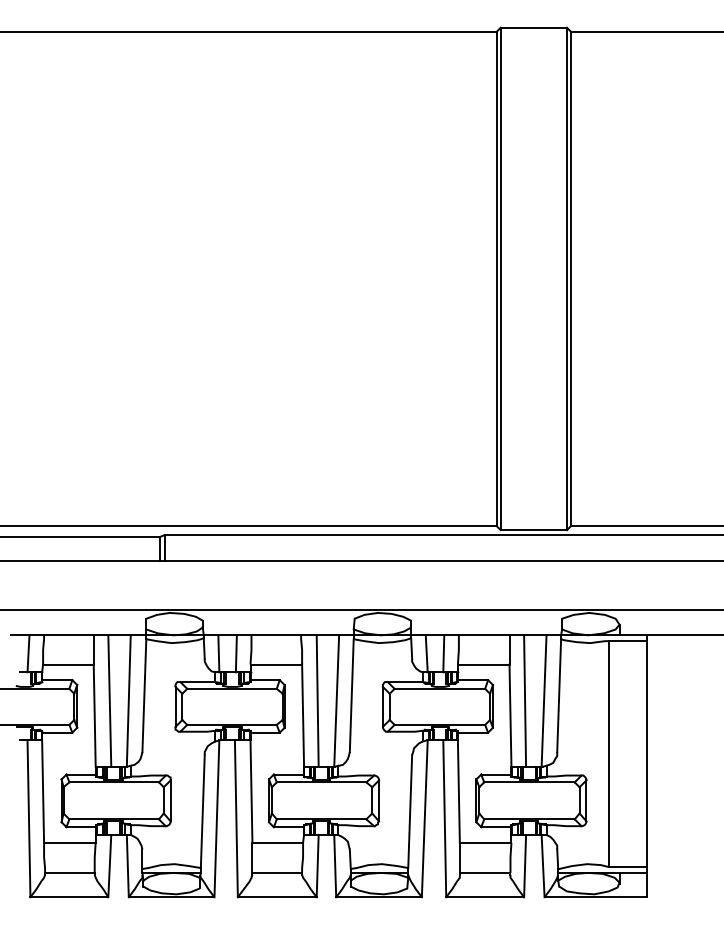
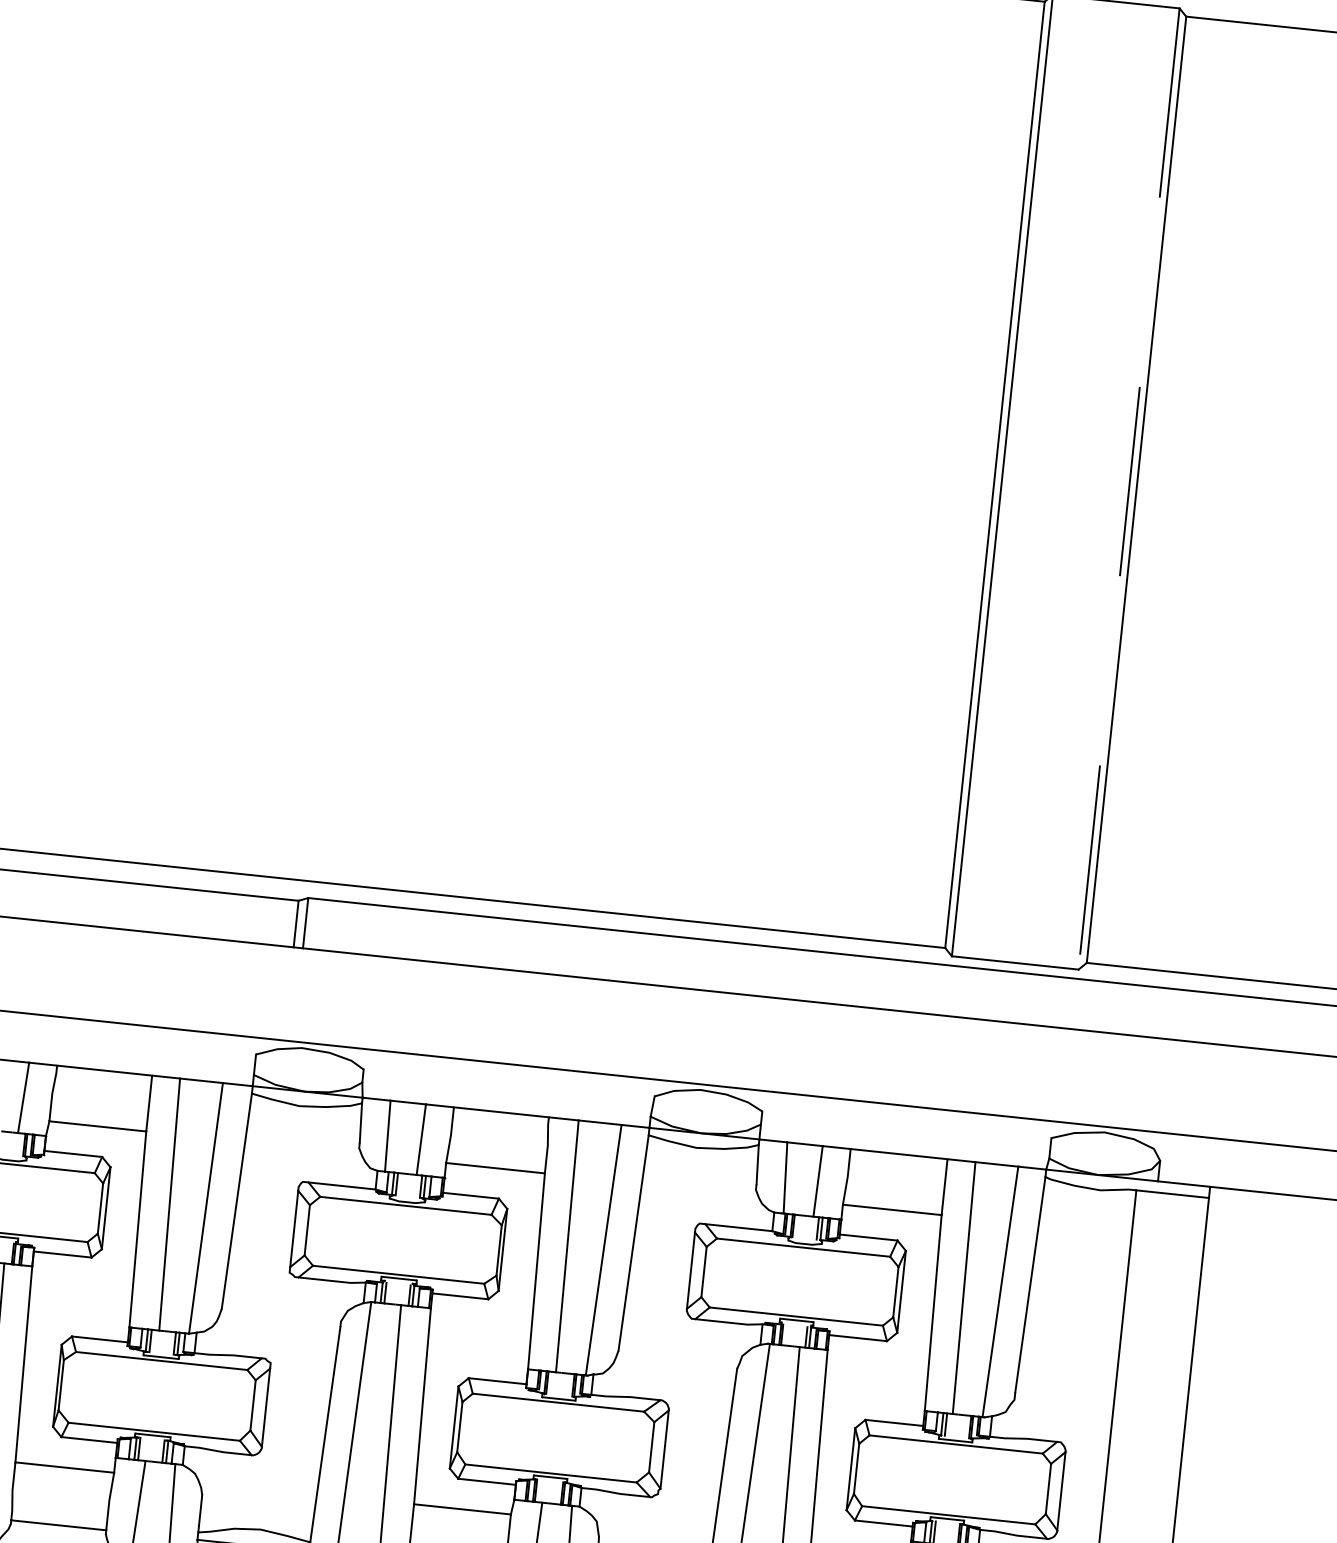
line: (566, 279) -> (1128, 489), solid -> dashed

